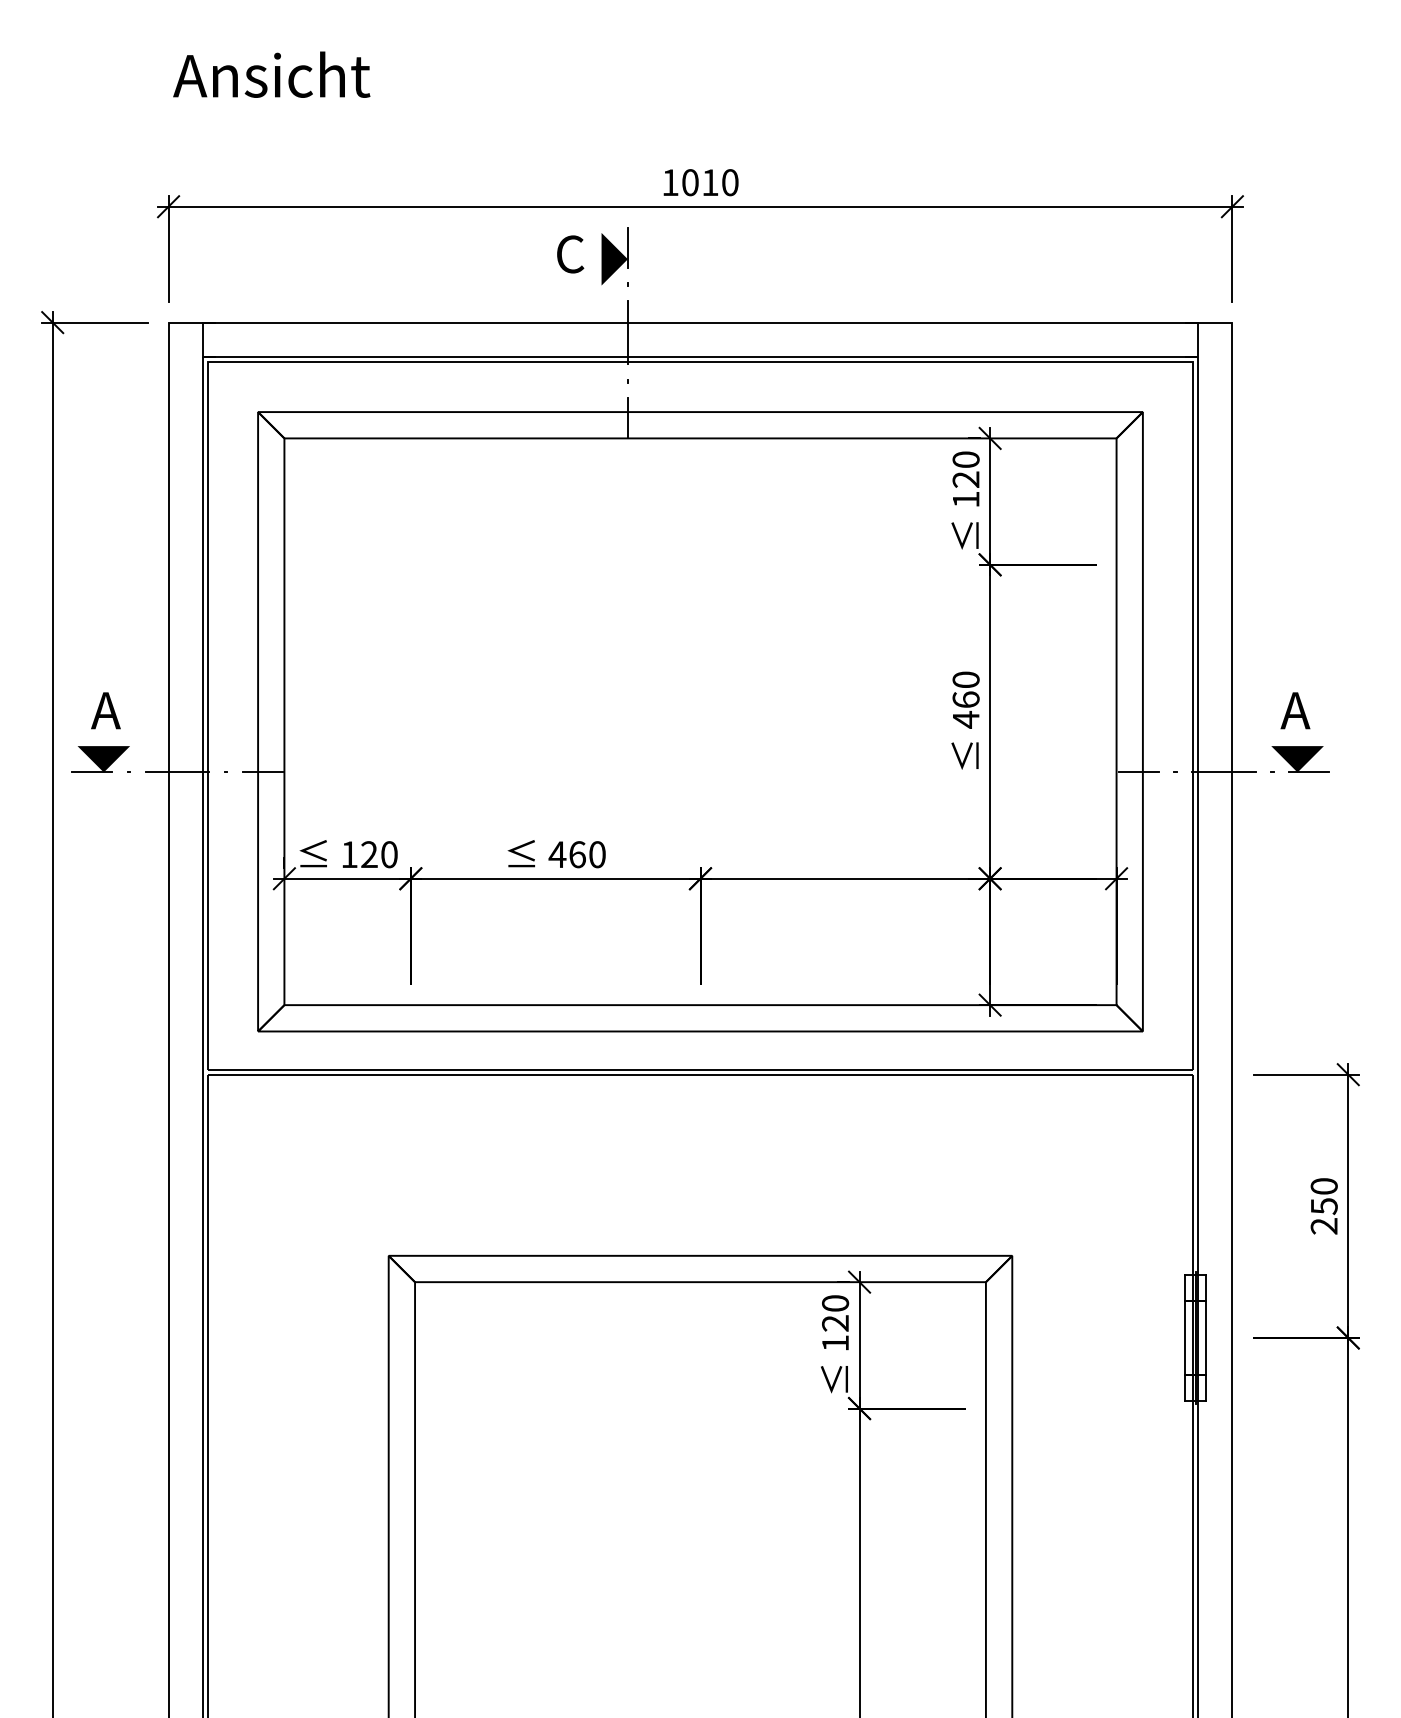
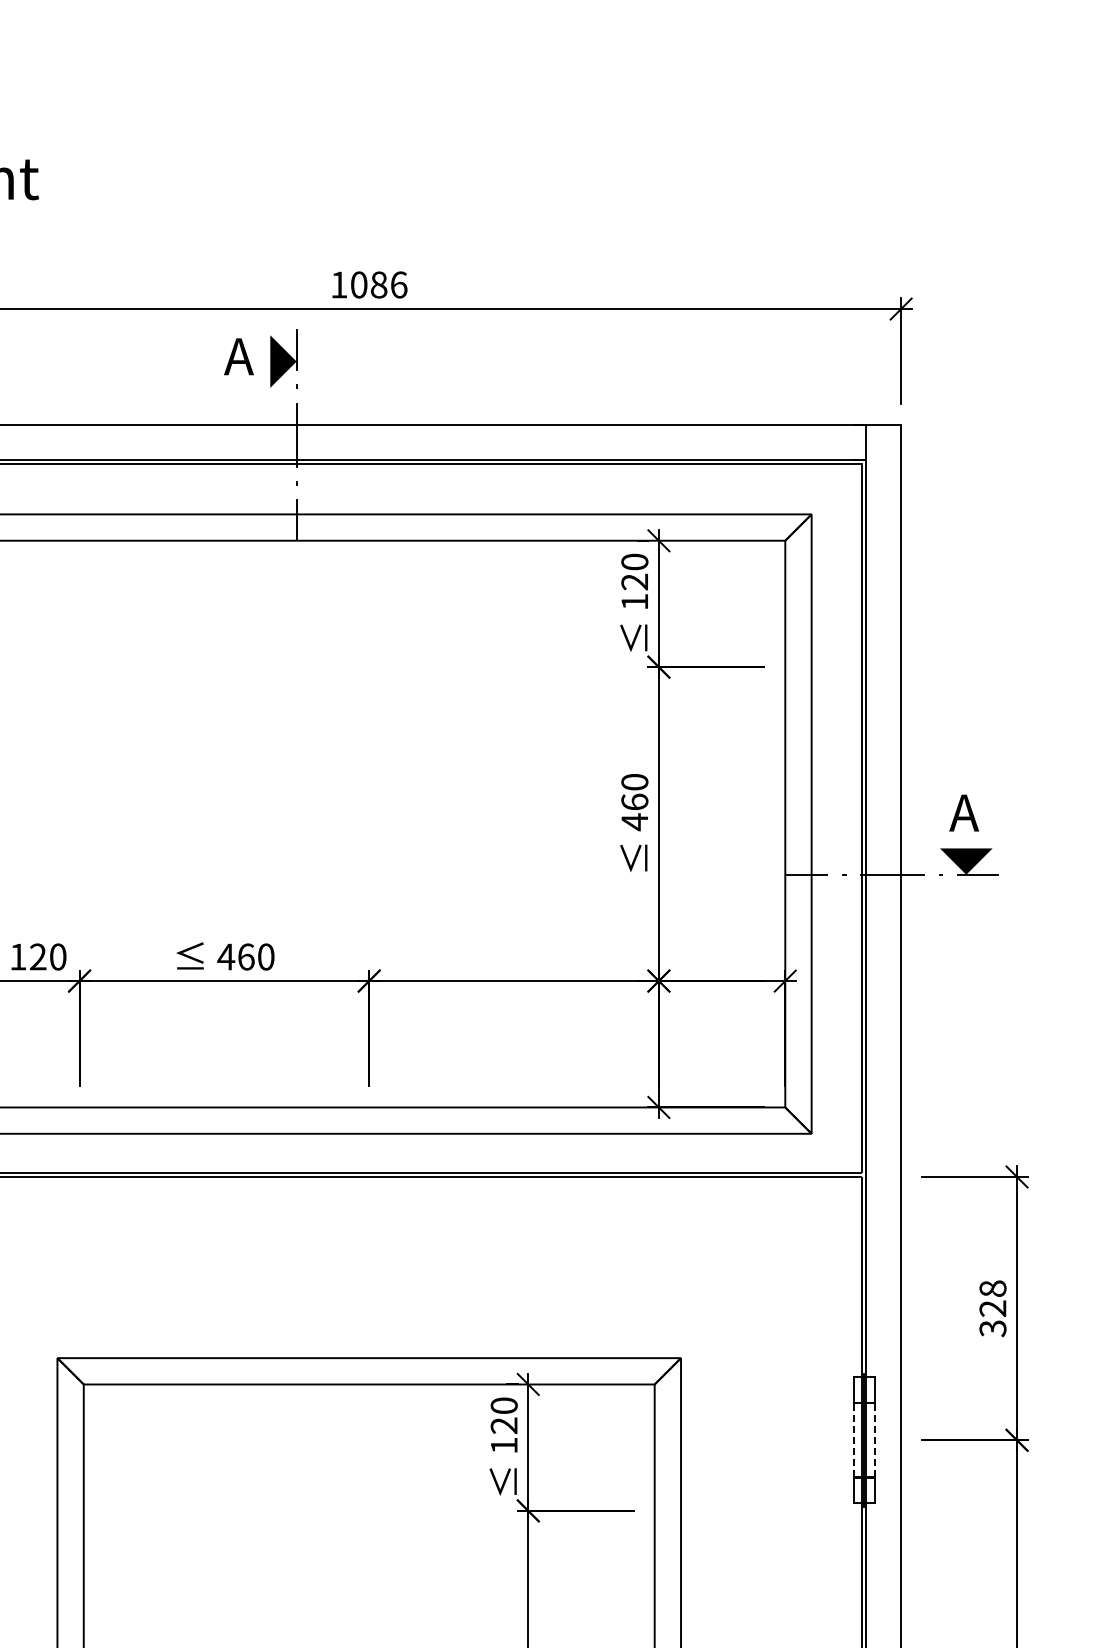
text: (720, 182) -> (389, 284), 1010 -> 1086
text: (570, 254) -> (239, 356), C -> A
text: (1323, 1206) -> (992, 1308), 250 -> 328
line: (1185, 1337) -> (854, 1439), solid -> dashed
line: (1206, 1337) -> (875, 1439), solid -> dashed

